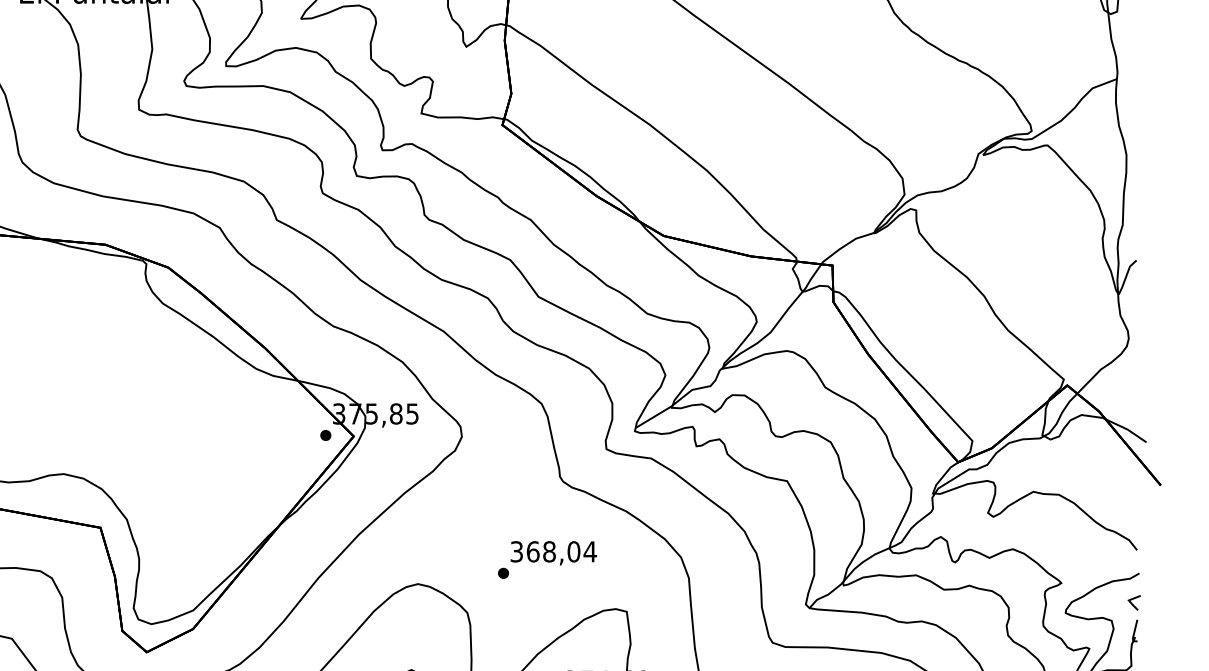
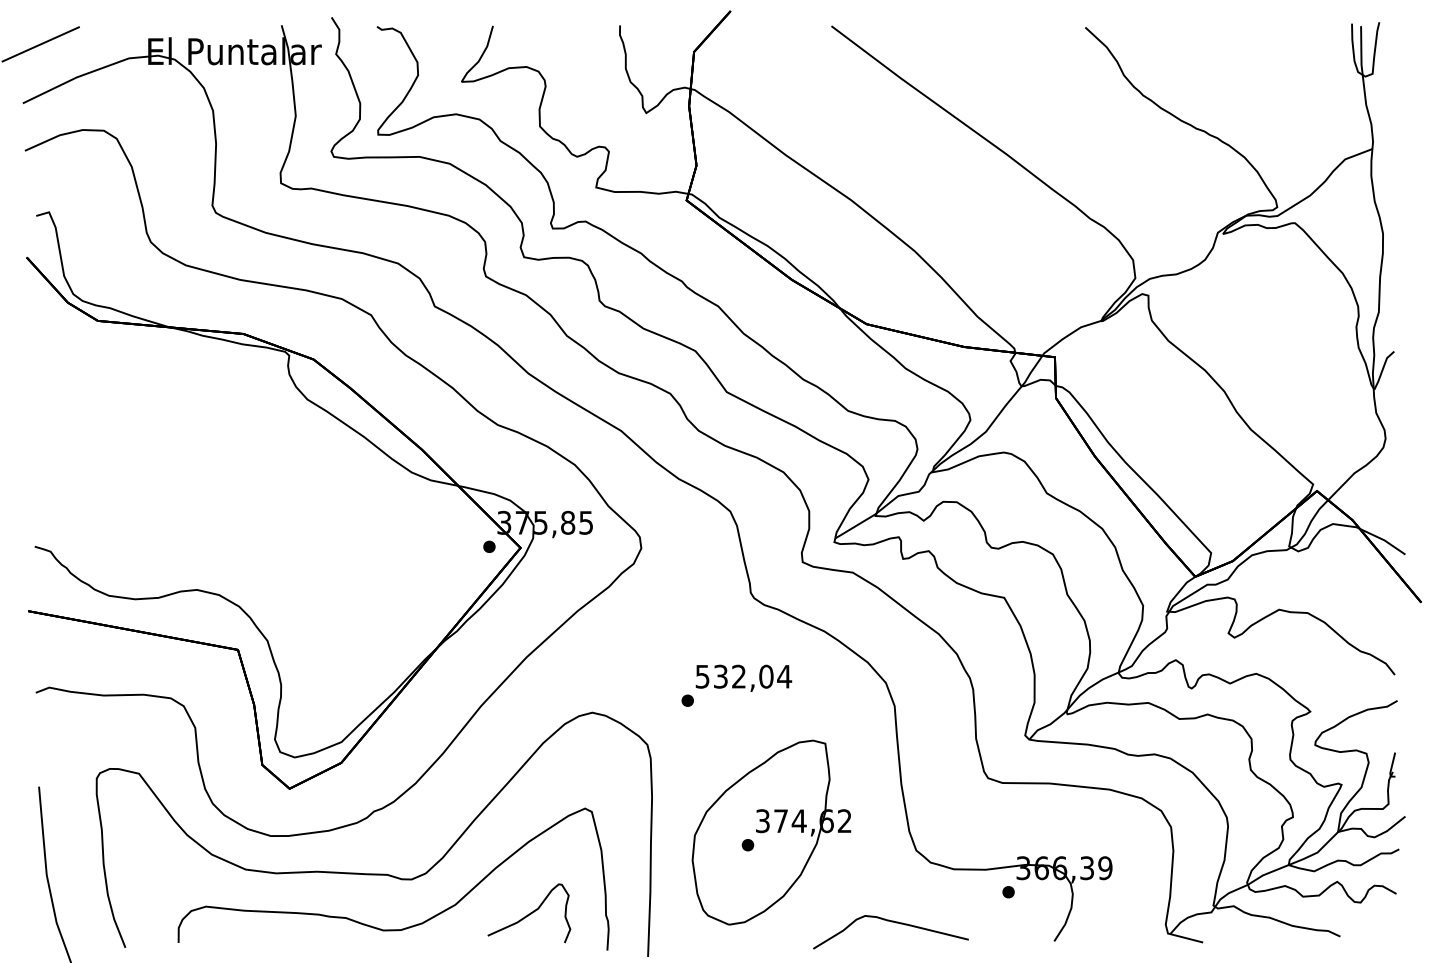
text: (533, 551) -> (721, 676), 368,04 -> 532,04
line: (1133, 603) -> (1390, 734), removed

